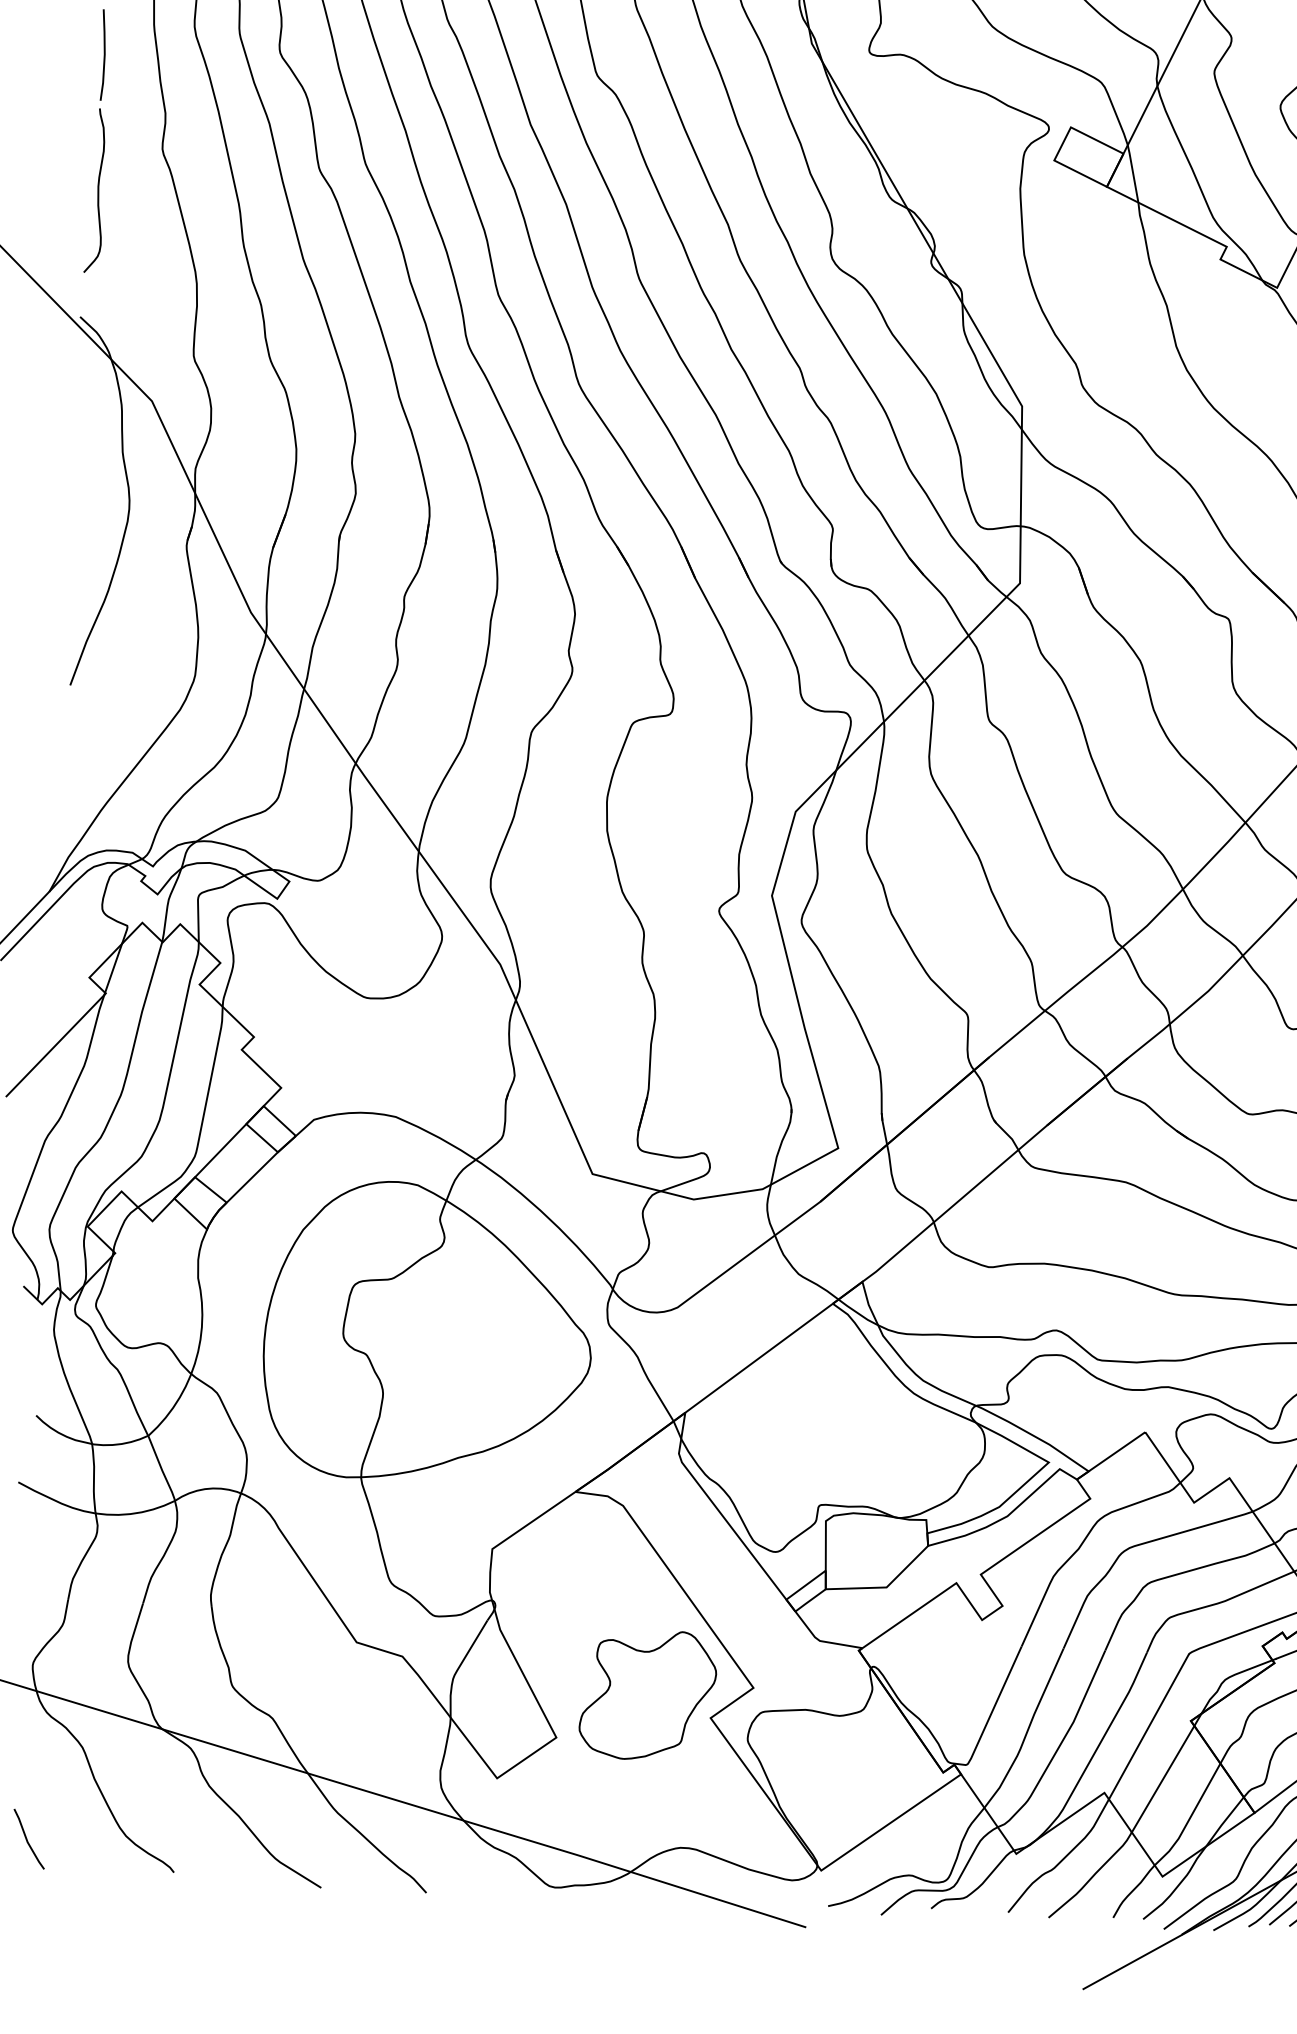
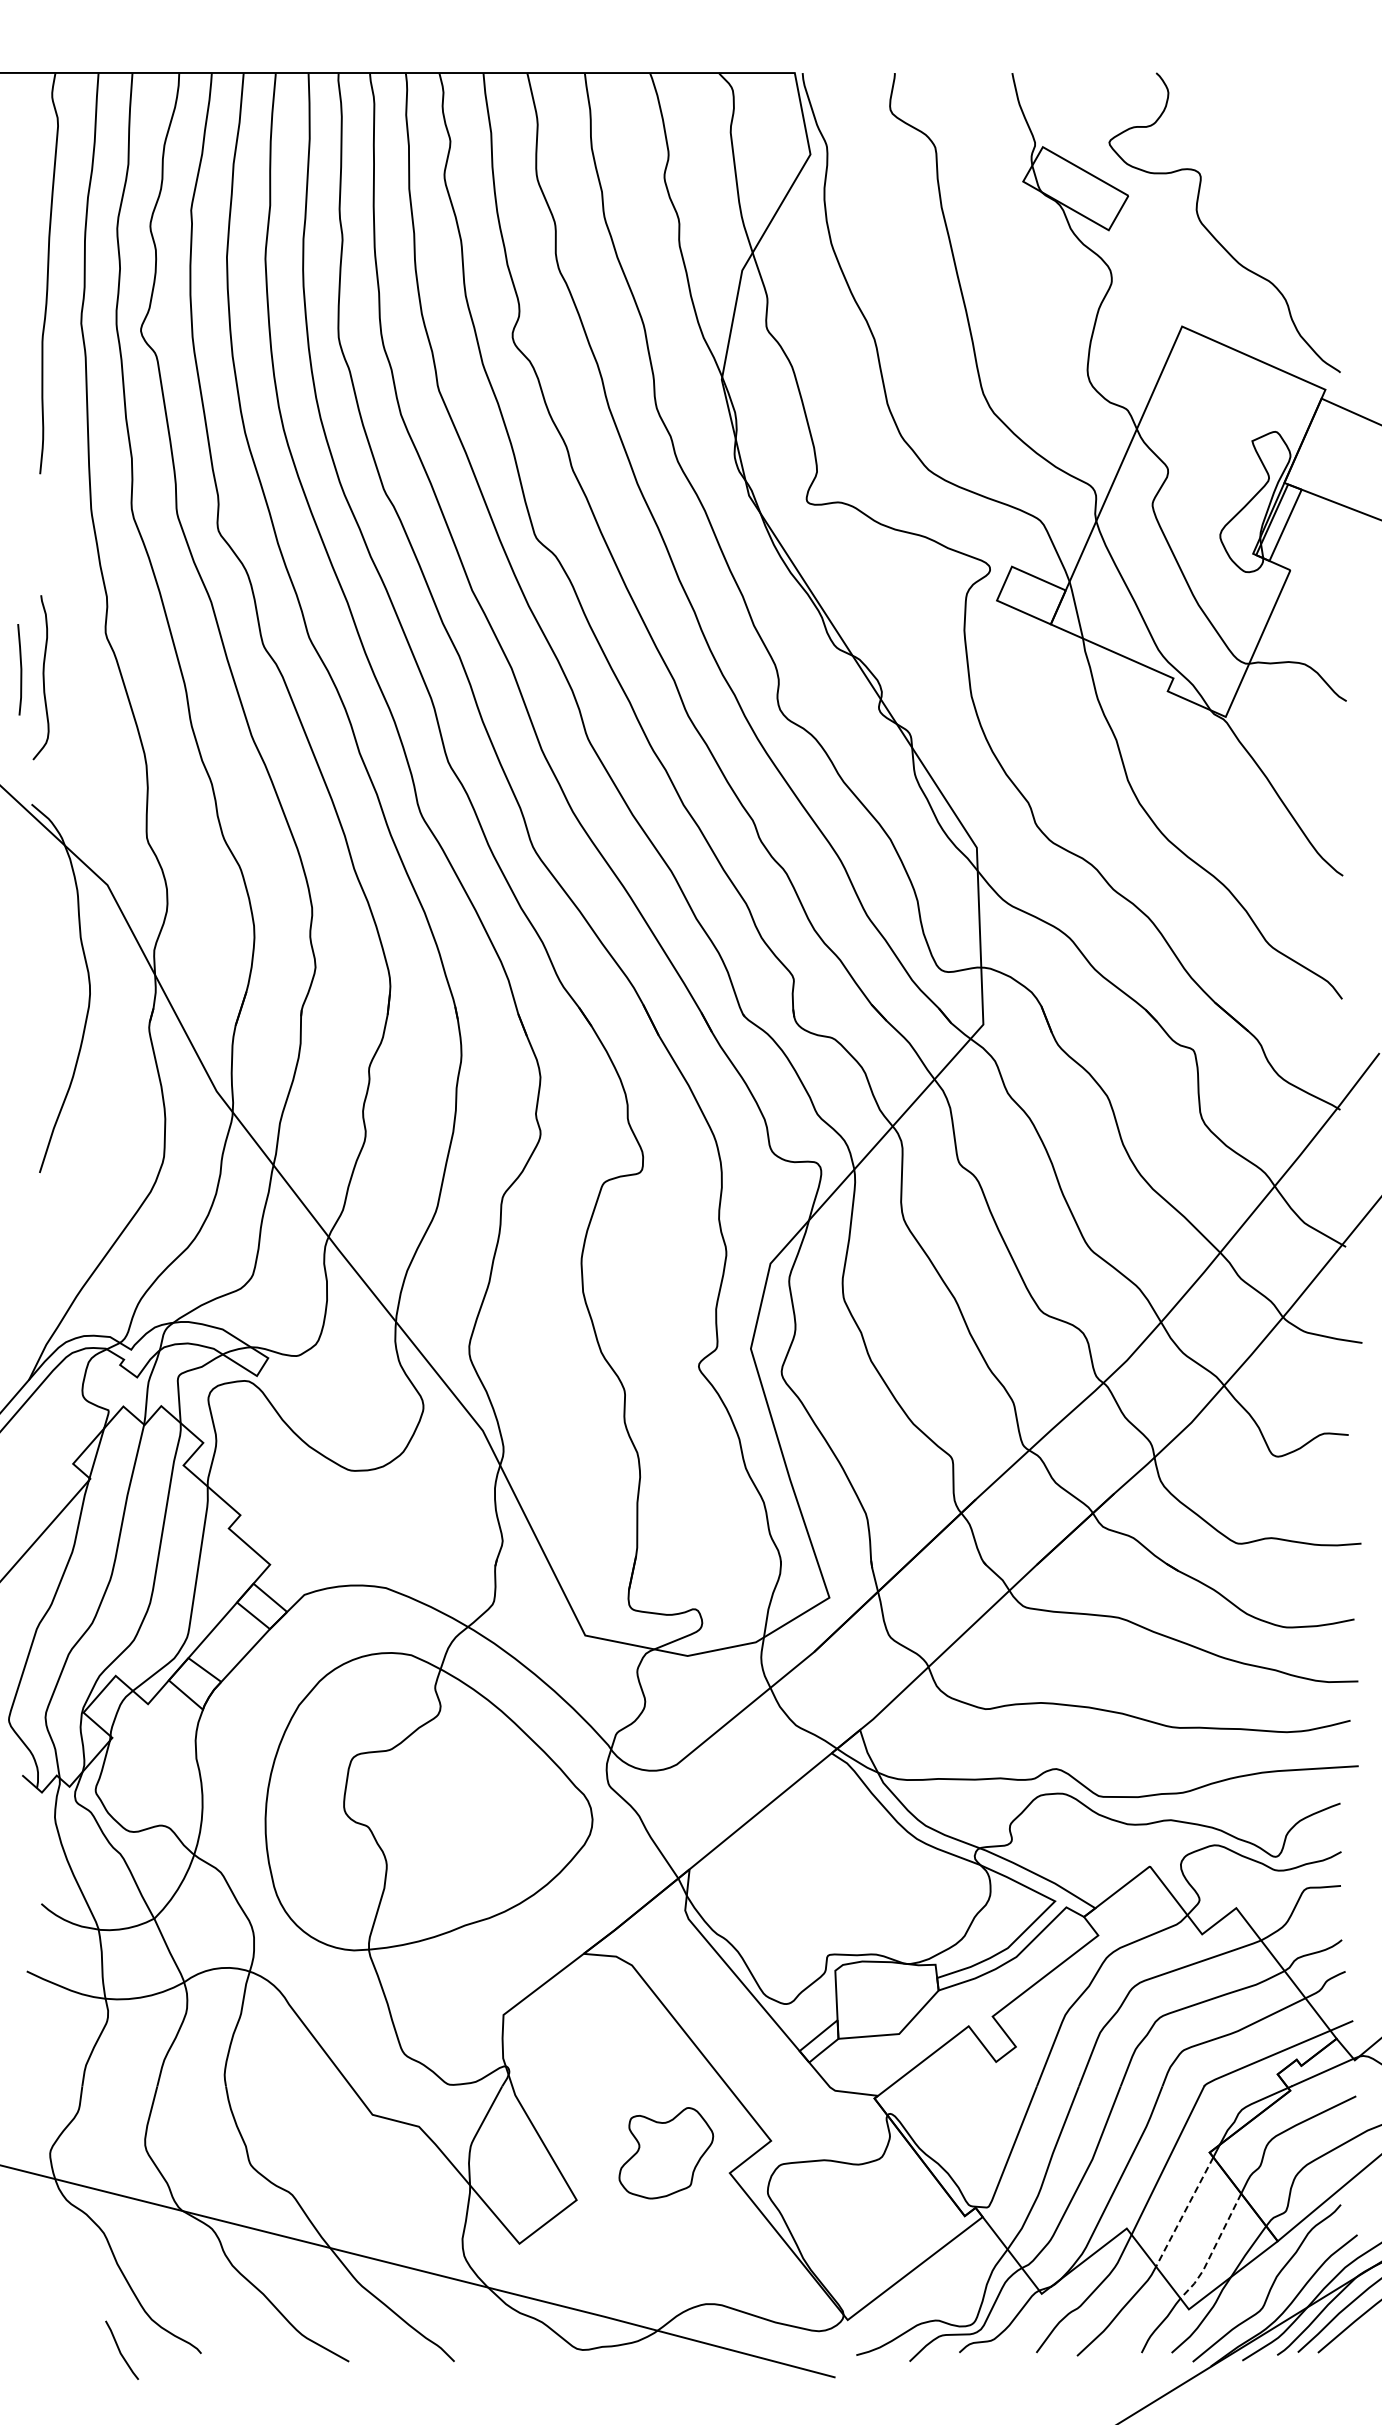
line: (103, 54) -> (20, 669), moved
part: (648, 1694) -> (666, 2152), size x0.7
line: (1162, 1779) -> (1184, 2212), solid -> dashed
line: (1189, 1819) -> (1213, 2250), solid -> dashed
line: (27, 1839) -> (120, 2350), moved

